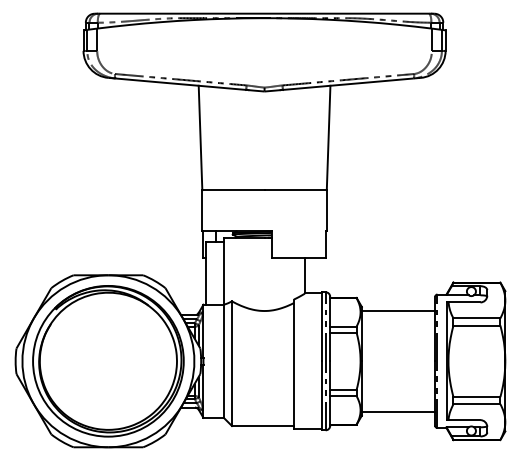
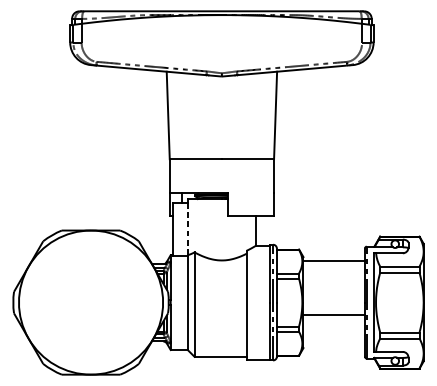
line: (224, 273) -> (188, 229), solid -> dashed
part: (108, 361) -> (91, 302), removed
line: (398, 411) -> (334, 315), moved

